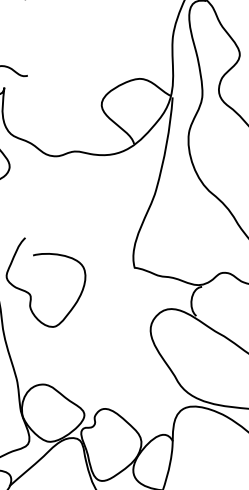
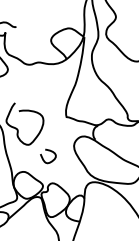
curve: (96, 341) -> (48, 151), added

